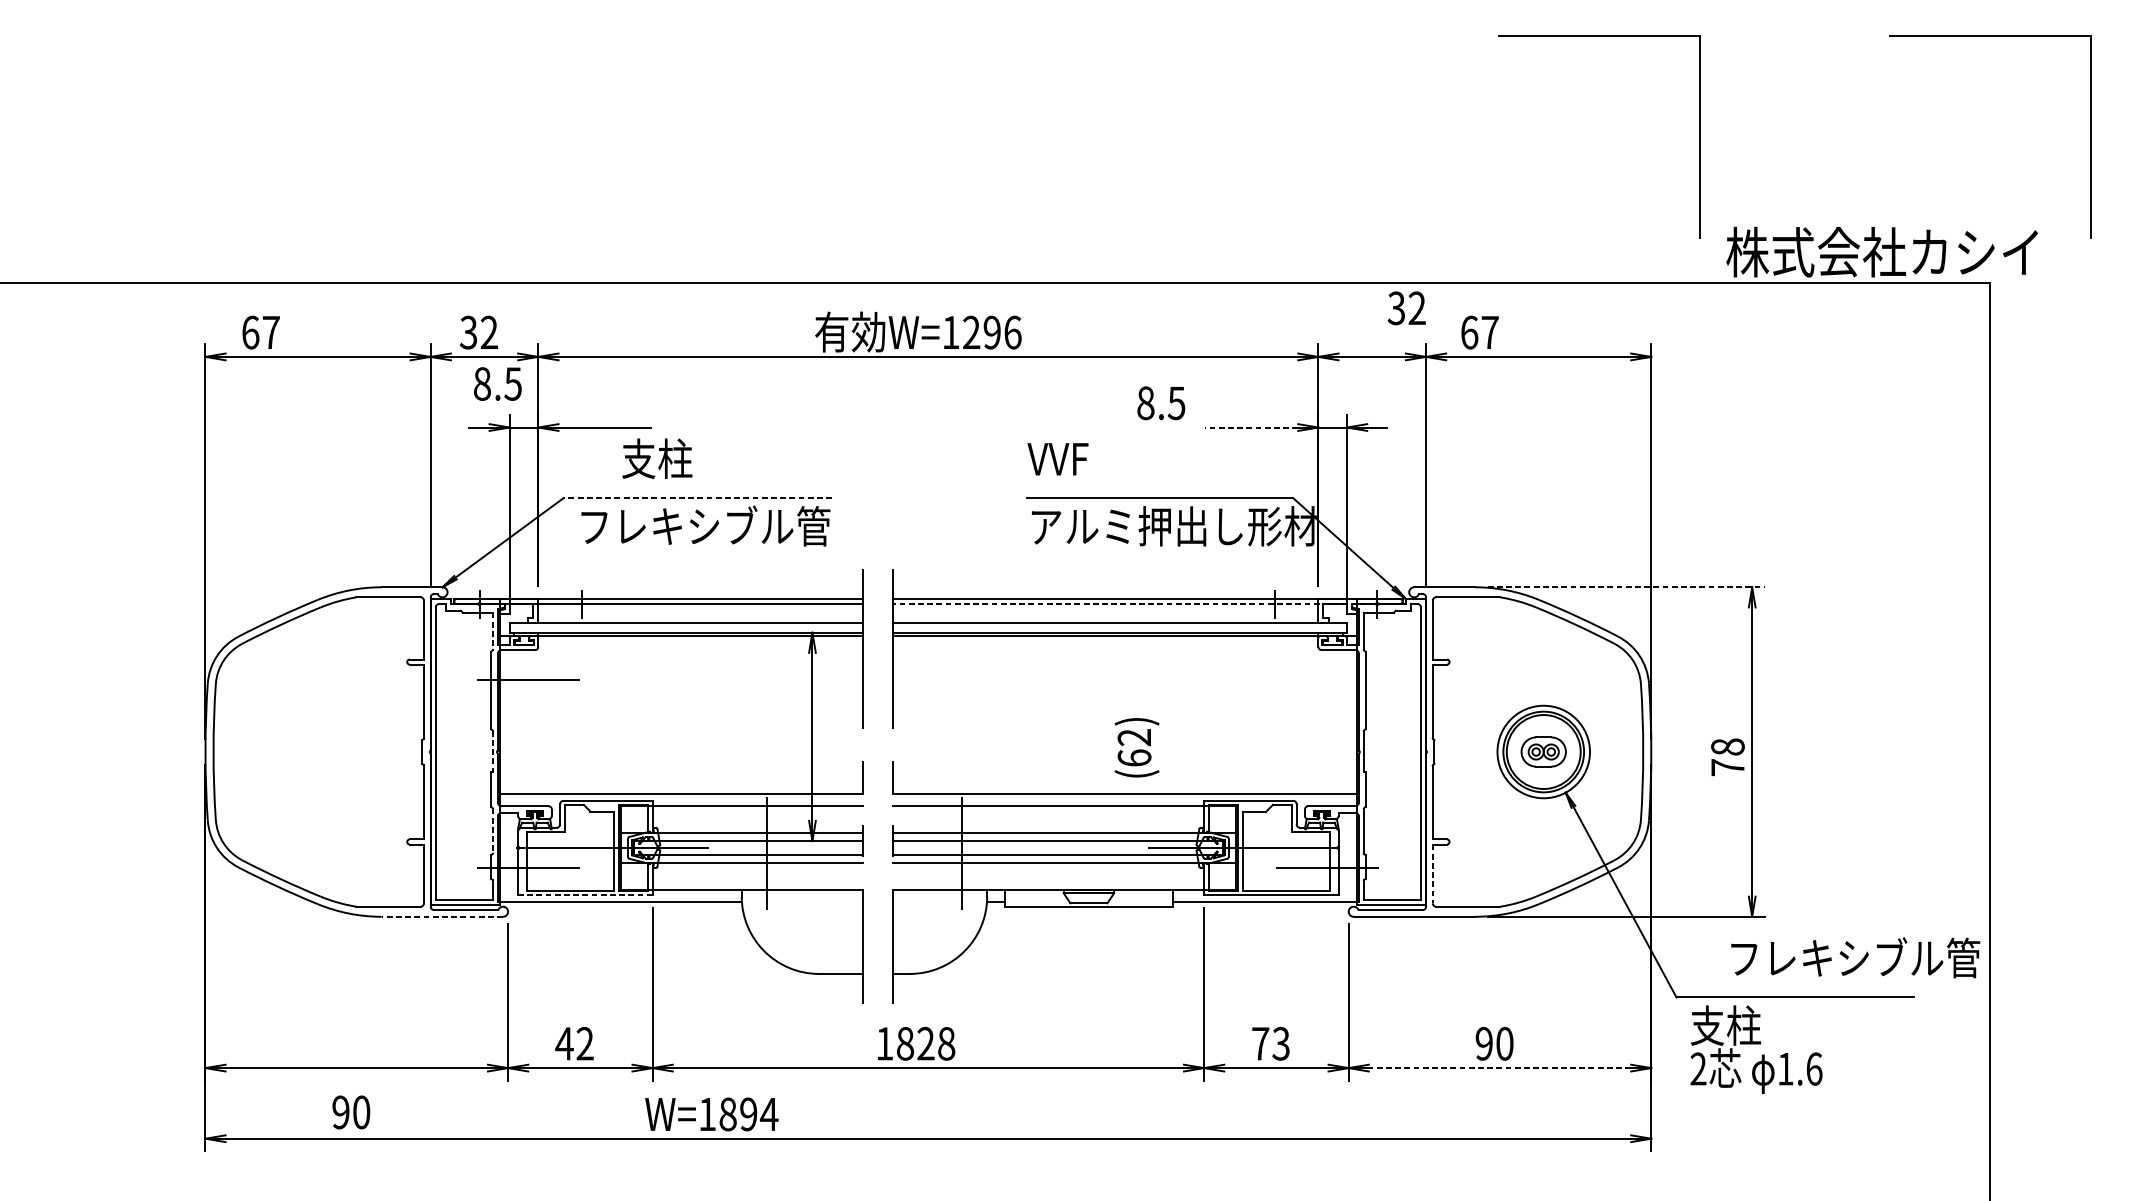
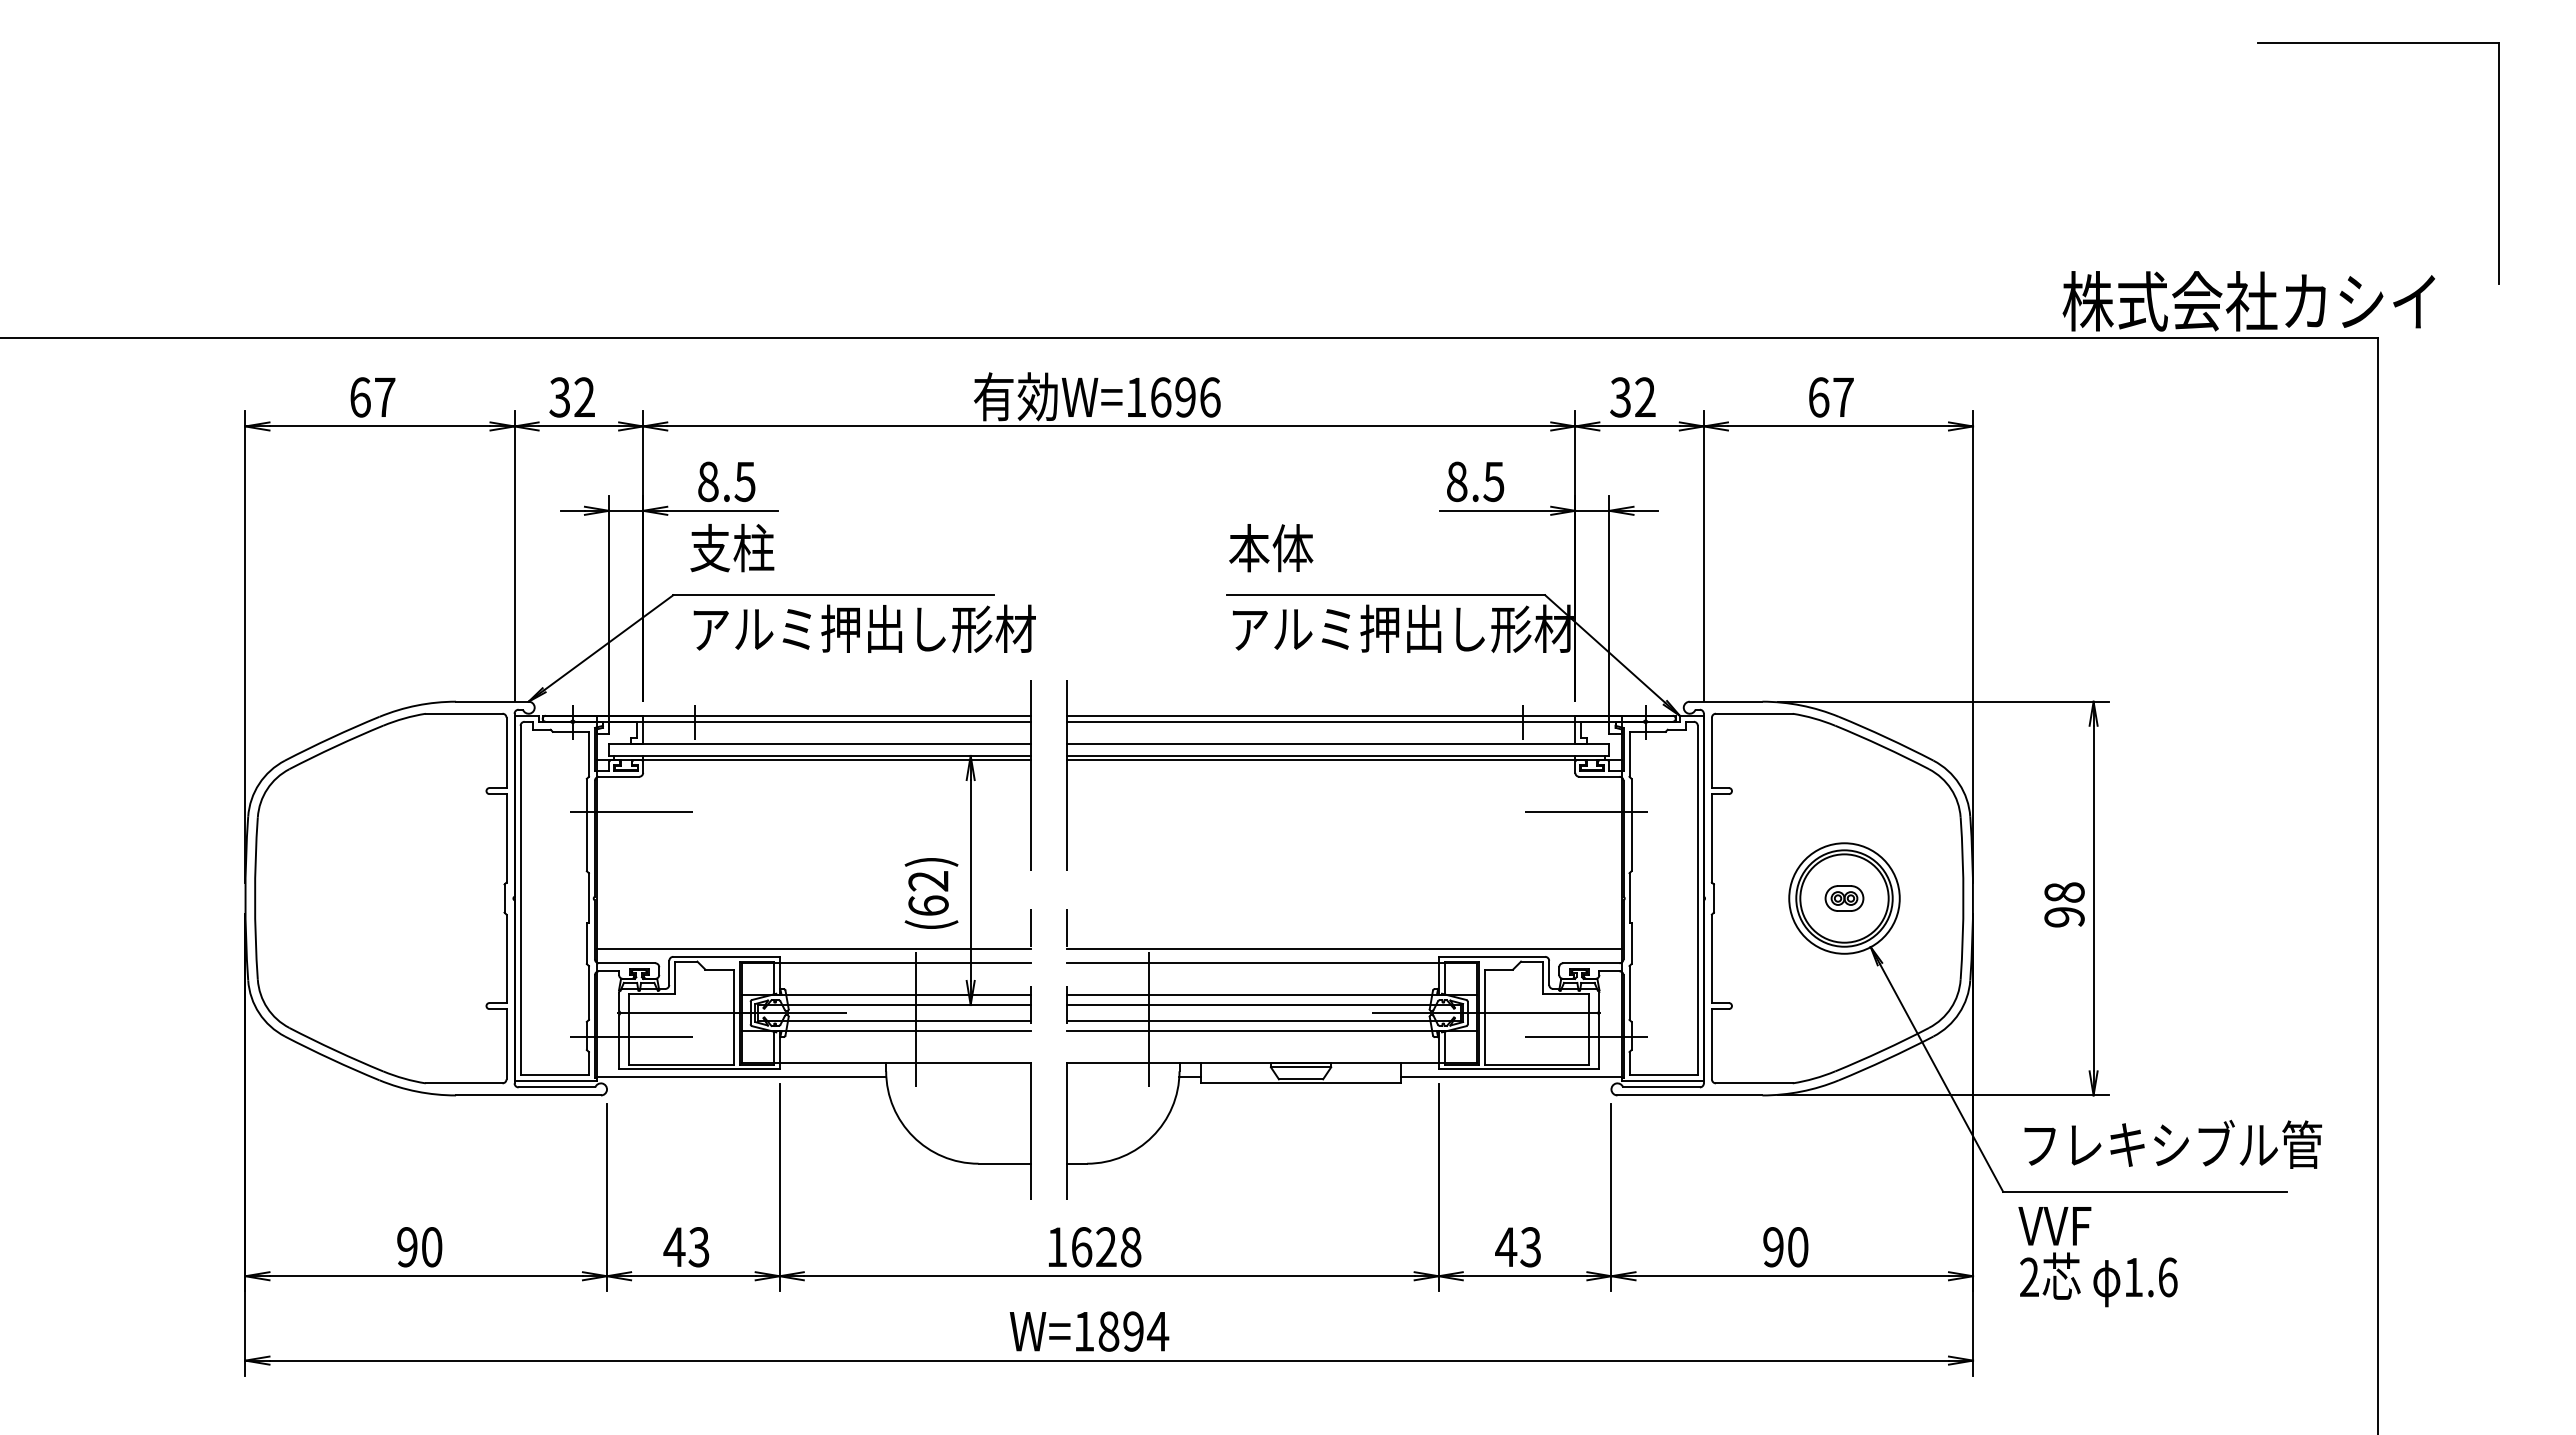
part: (1599, 36) -> (1911, 43), removed
text: (1406, 308) -> (1632, 397), moved
text: (260, 332) -> (372, 397), moved
text: (971, 332) -> (1160, 397), W=1296 -> W=1696
text: (1480, 332) -> (1831, 397), moved
text: (497, 383) -> (726, 481), moved
text: (1161, 402) -> (1475, 481), moved
line: (1251, 427) -> (1495, 510), dashed -> solid
text: (657, 459) -> (732, 548), moved
text: (1063, 459) -> (1270, 548), VVF -> 本体
line: (697, 498) -> (833, 595), dashed -> solid
text: (723, 526) -> (864, 628), フレキシブル管 -> アルミ押出し形材
line: (1626, 587) -> (1943, 701), dashed -> solid
line: (1147, 603) -> (1370, 721), dashed -> solid
line: (492, 631) -> (588, 754), dashed -> solid
line: (1327, 680) -> (1586, 812), added
text: (1137, 747) -> (931, 893), moved
line: (492, 751) -> (588, 897), dashed -> solid
part: (1543, 751) -> (1844, 898), size x0.71
text: (1727, 767) -> (2064, 917), 78 -> 98
line: (492, 830) -> (588, 992), dashed -> solid
line: (1432, 874) -> (1711, 1044), dashed -> solid
line: (584, 895) -> (698, 1069), dashed -> solid
line: (442, 916) -> (528, 1095), dashed -> solid
text: (1855, 957) -> (2173, 1143), moved
text: (1725, 1025) -> (2061, 1225), 支柱 -> VVF
text: (1260, 1043) -> (1506, 1246), 73 -> 43
text: (584, 1044) -> (698, 1247), 42 -> 43
text: (905, 1044) -> (1081, 1247), 1828 -> 1628
line: (1500, 1068) -> (1792, 1276), dashed -> solid
text: (351, 1112) -> (419, 1247), moved
text: (711, 1114) -> (1089, 1331), moved

